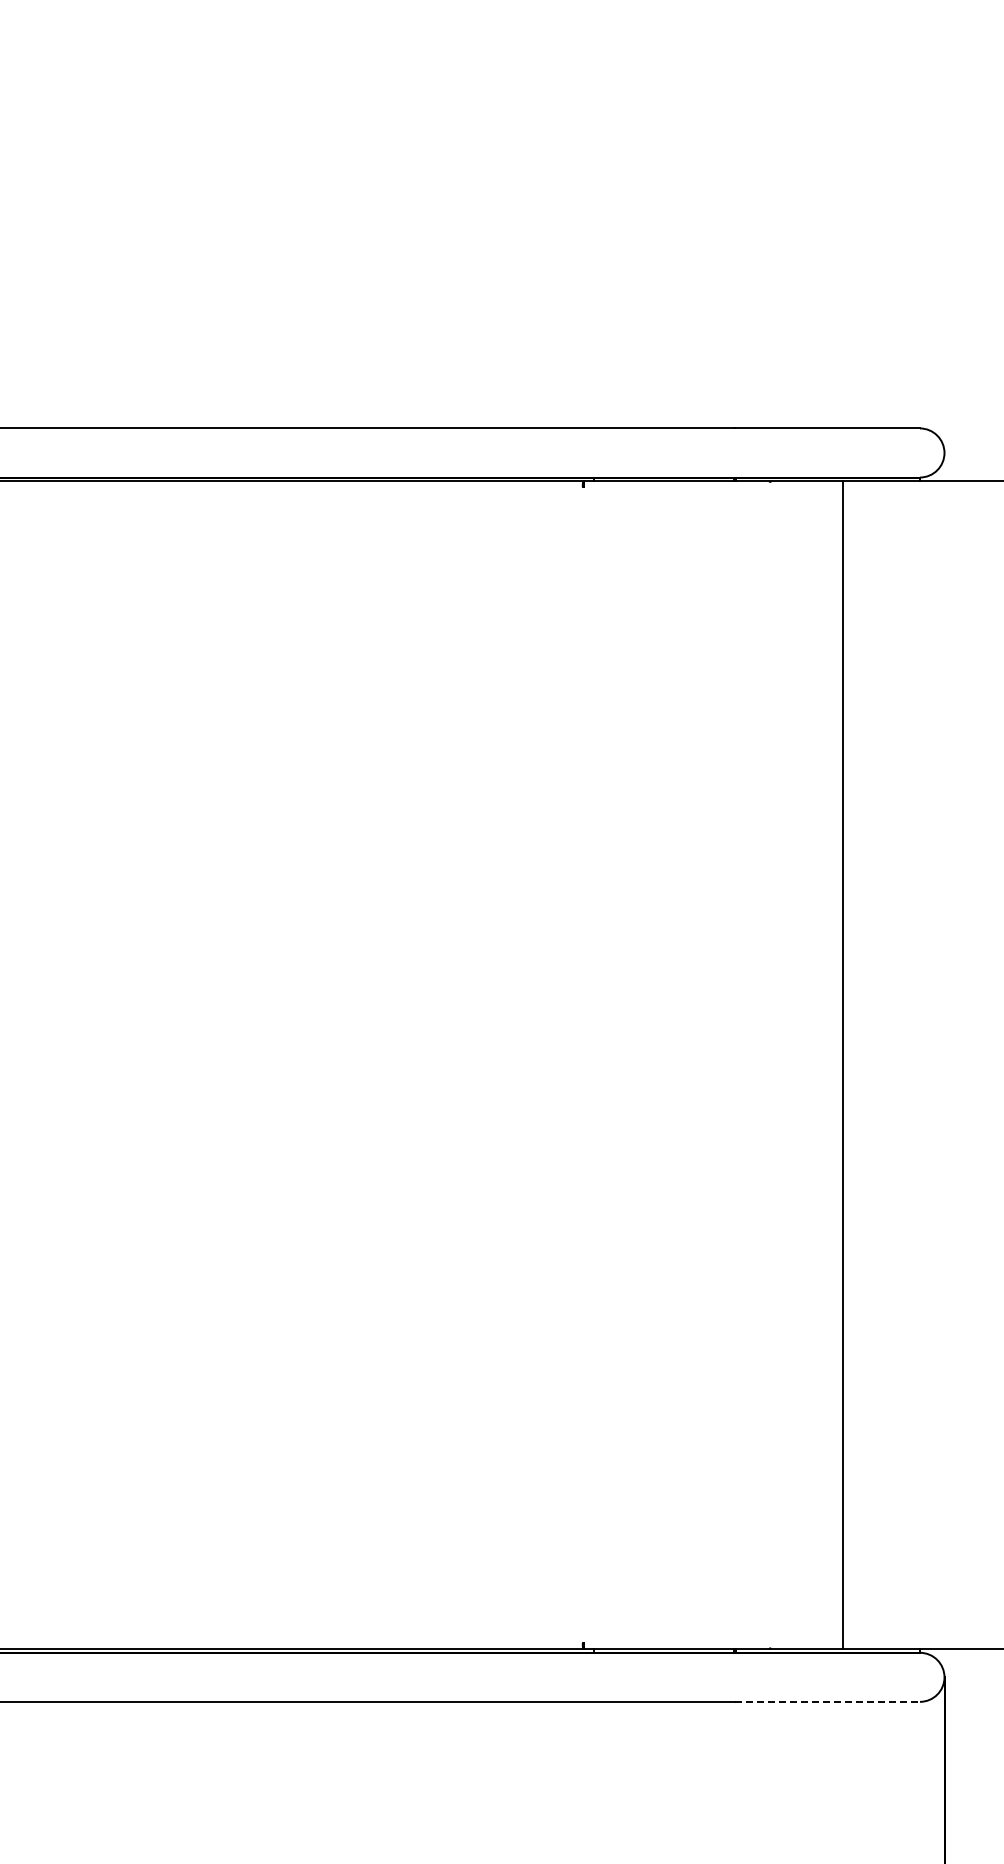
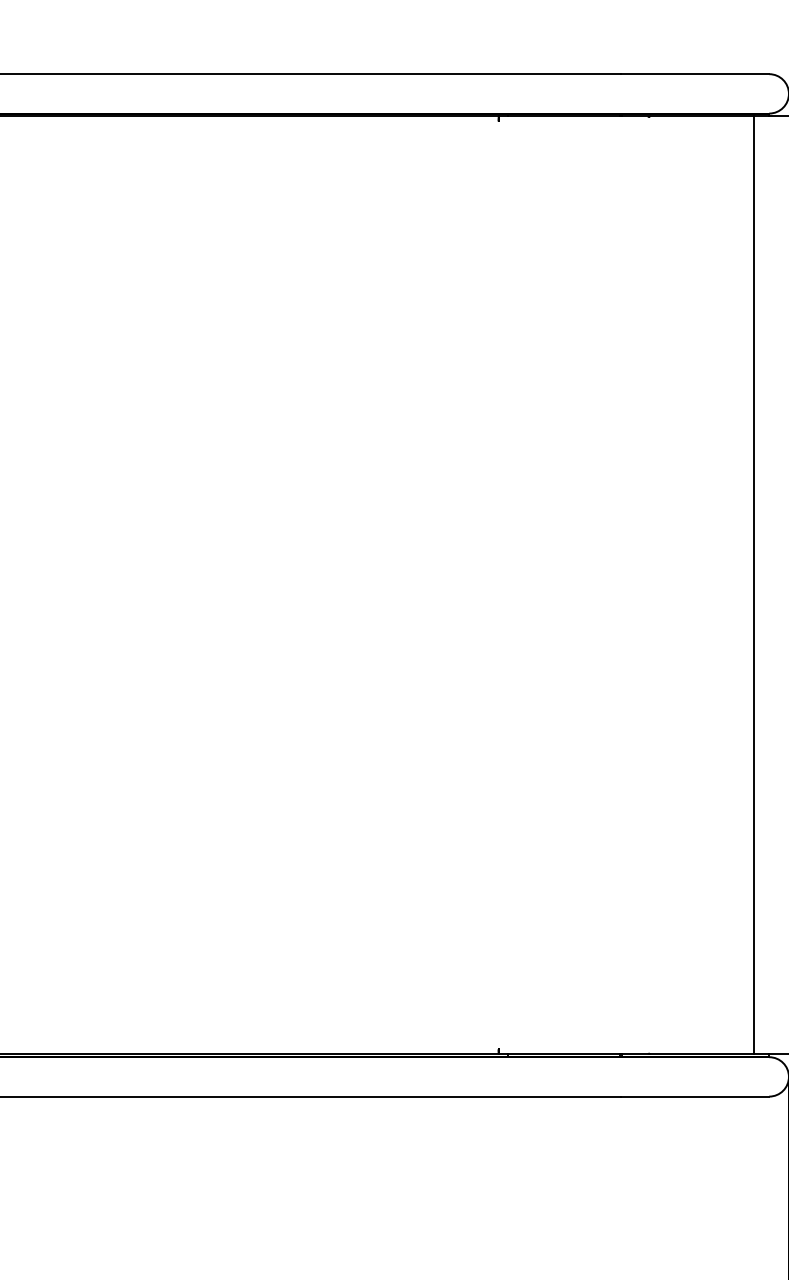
line: (843, 1065) -> (754, 585), moved
line: (828, 1701) -> (695, 1096), dashed -> solid

